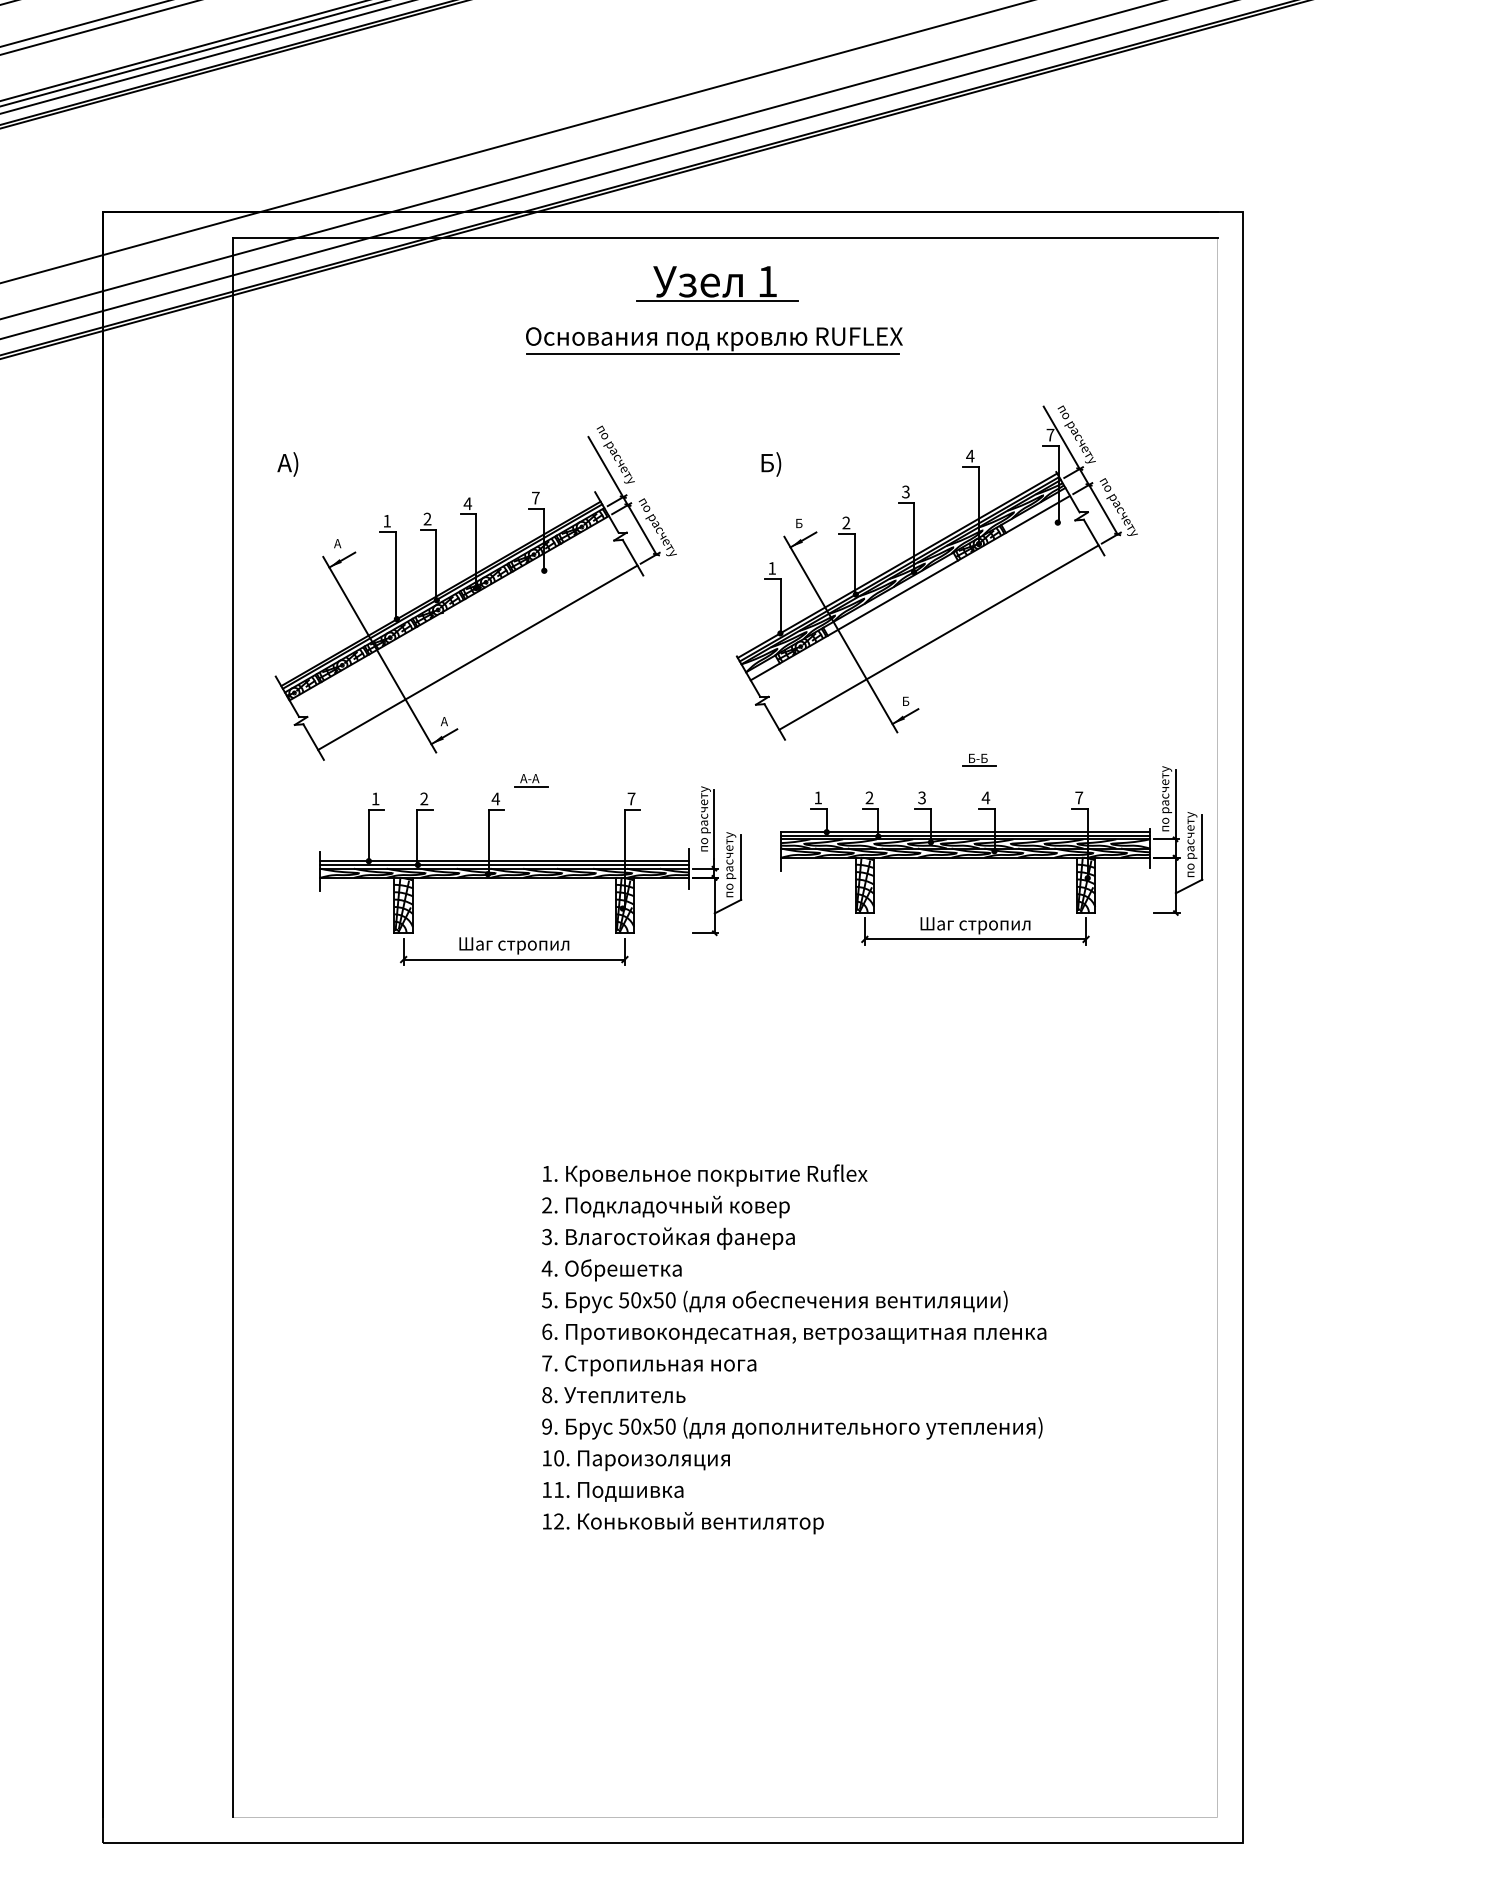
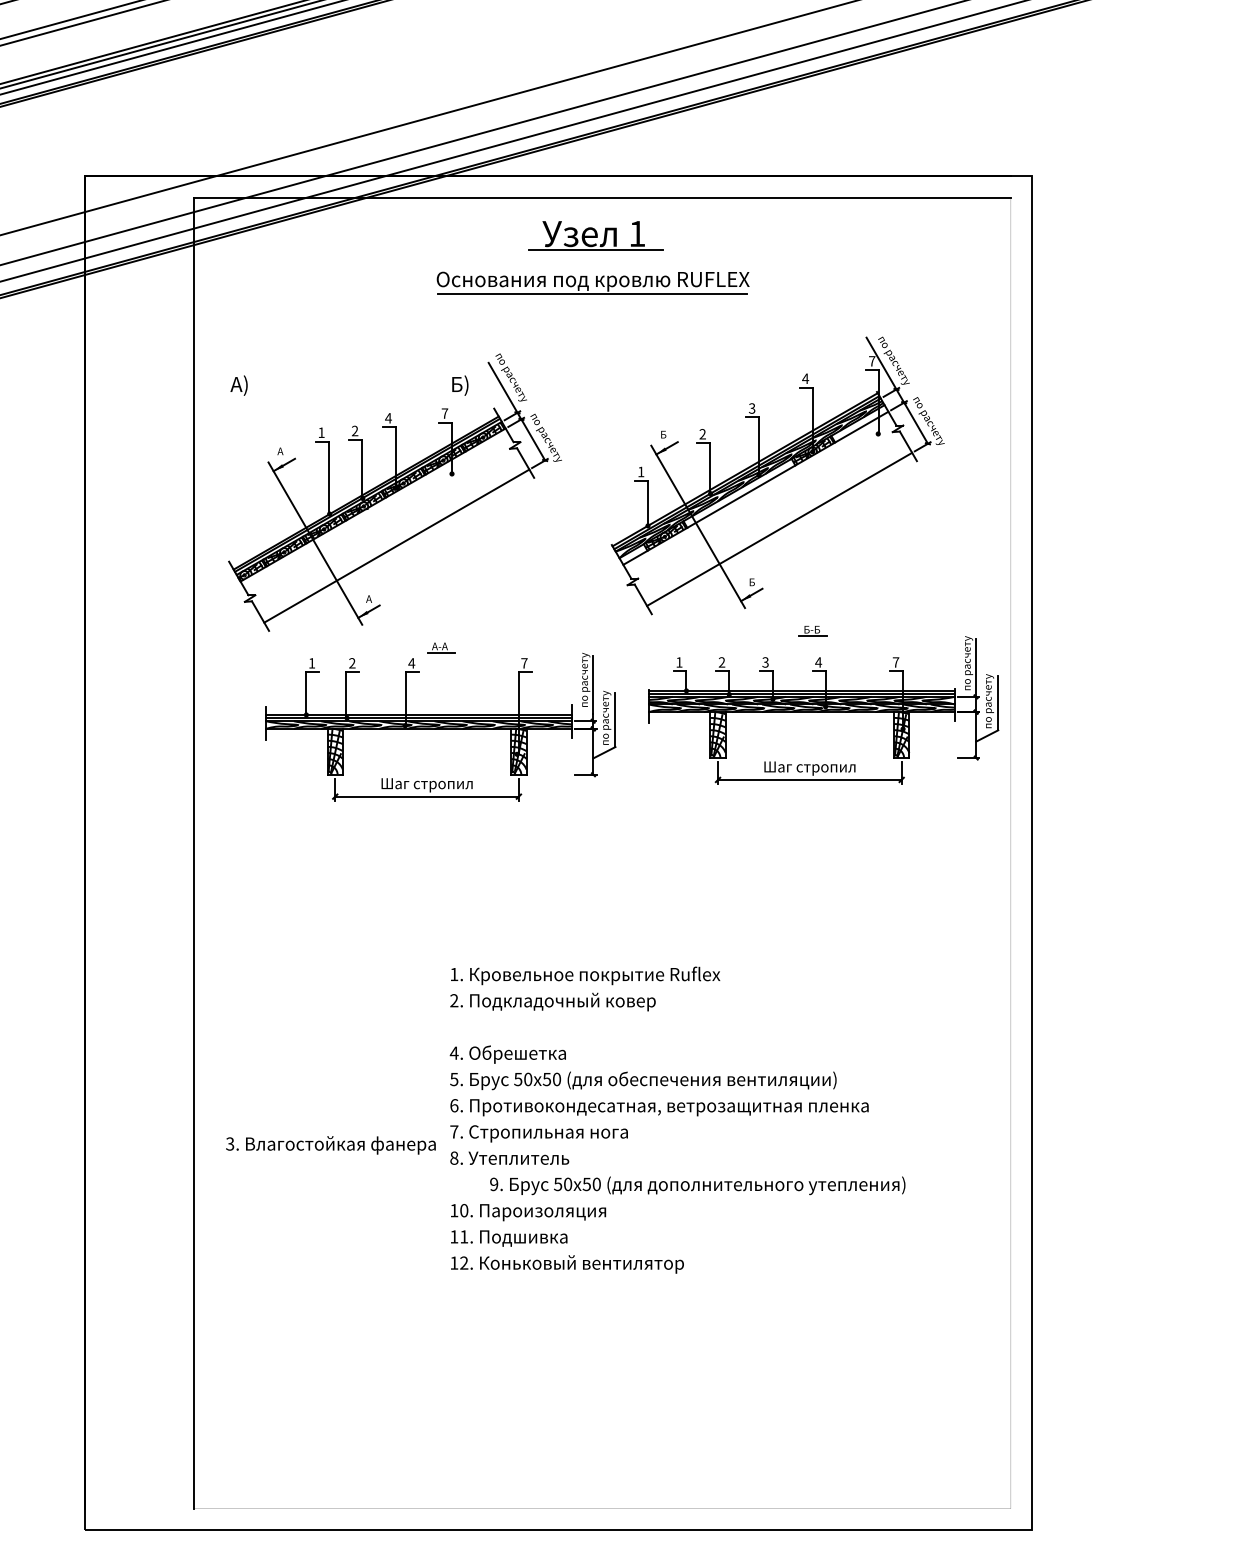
text: (771, 464) -> (460, 385), moved
text: (668, 1238) -> (330, 1145), moved
text: (792, 1428) -> (697, 1185), moved

